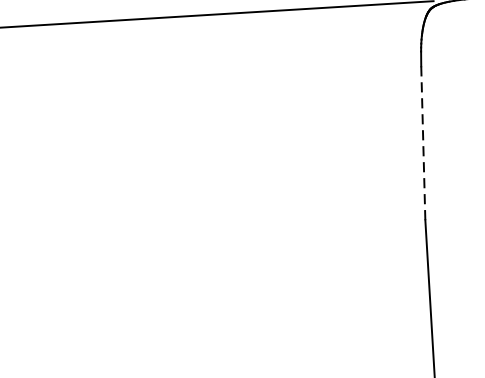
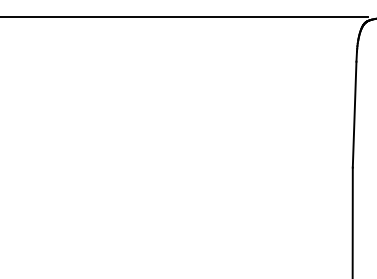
line: (423, 143) -> (354, 114), dashed -> solid

